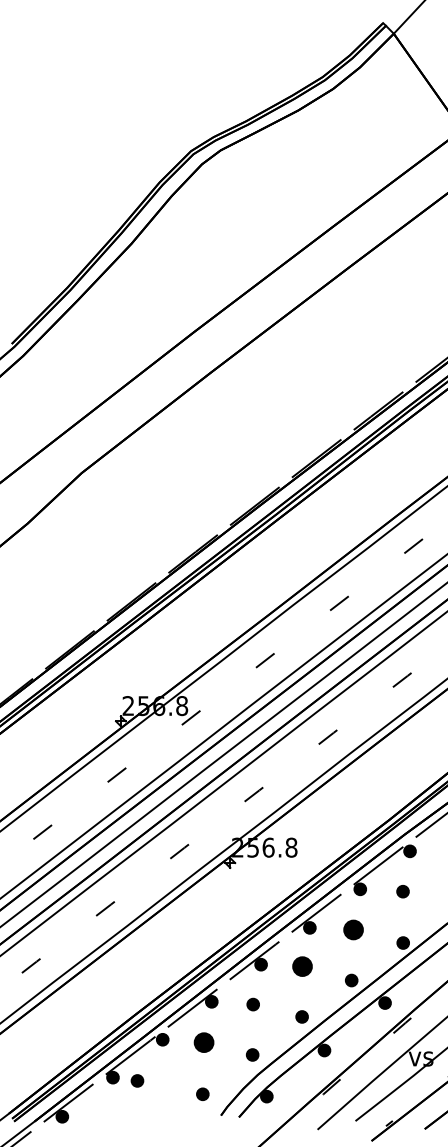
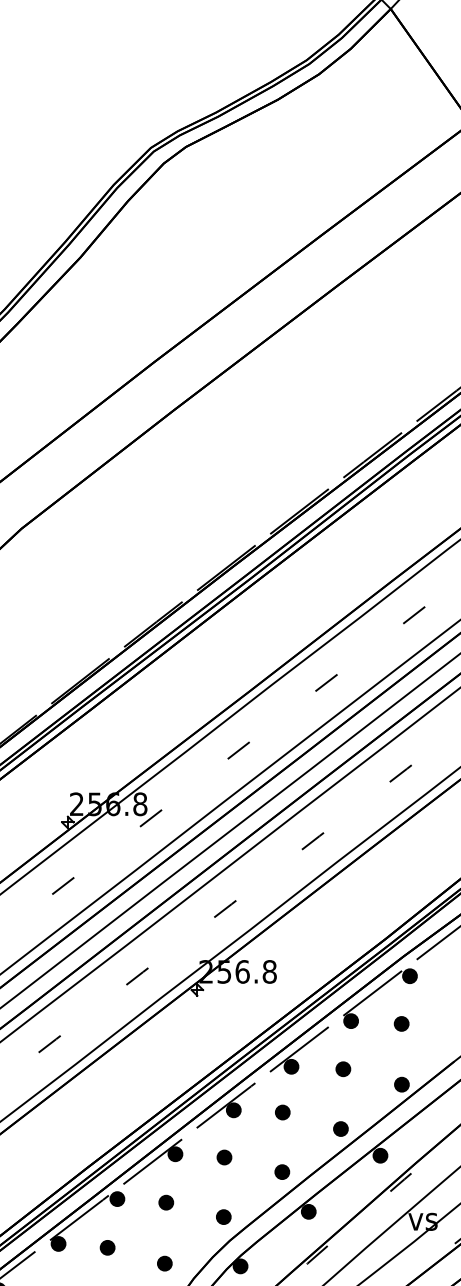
part: (353, 929) -> (343, 1068), size x0.62
part: (302, 966) -> (282, 1112), size x0.62
part: (203, 1042) -> (165, 1202), size x0.62
part: (137, 1080) -> (107, 1247), moved

